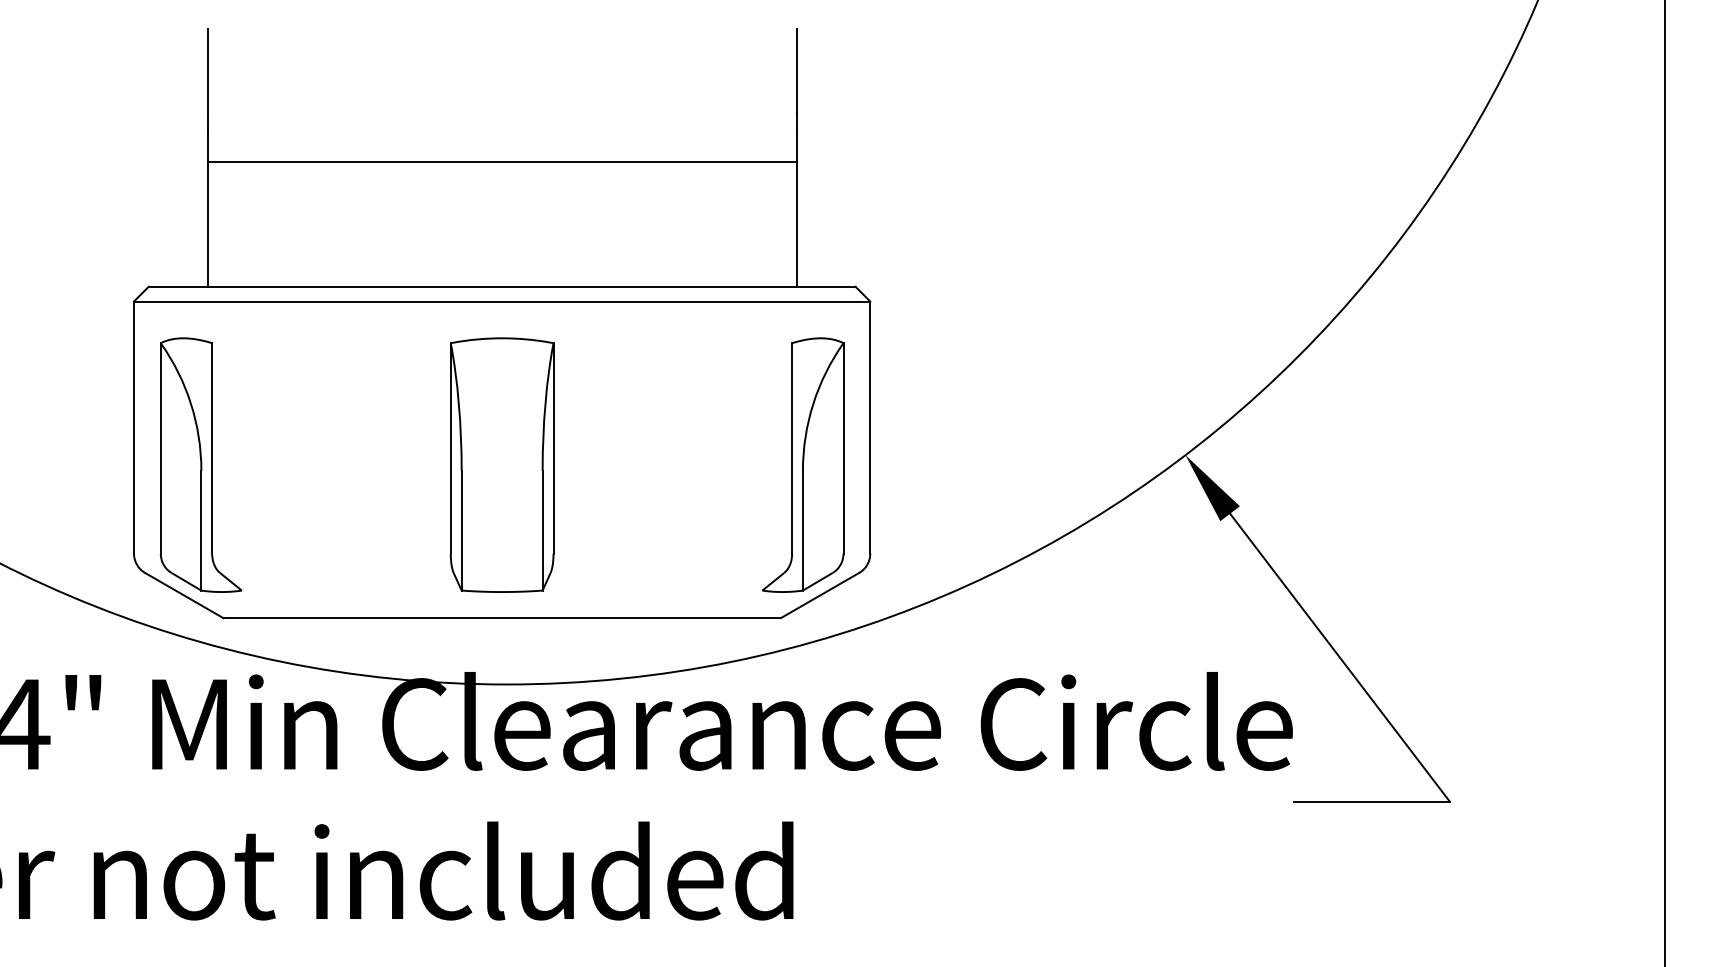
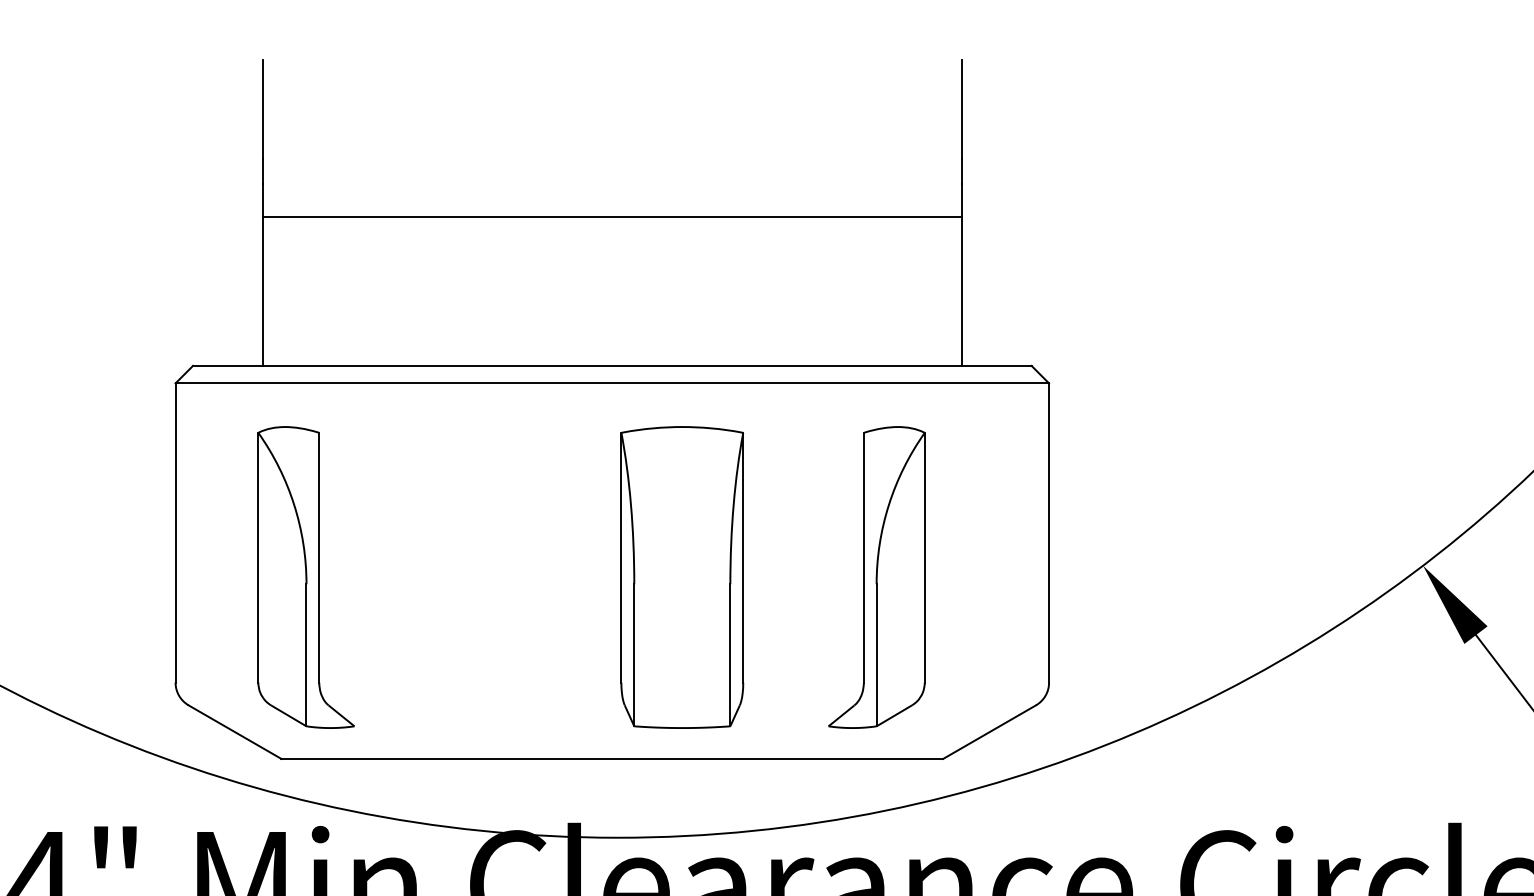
part: (200, 464) -> (305, 576), moved
part: (501, 464) -> (681, 576), moved
part: (803, 464) -> (877, 576), moved

